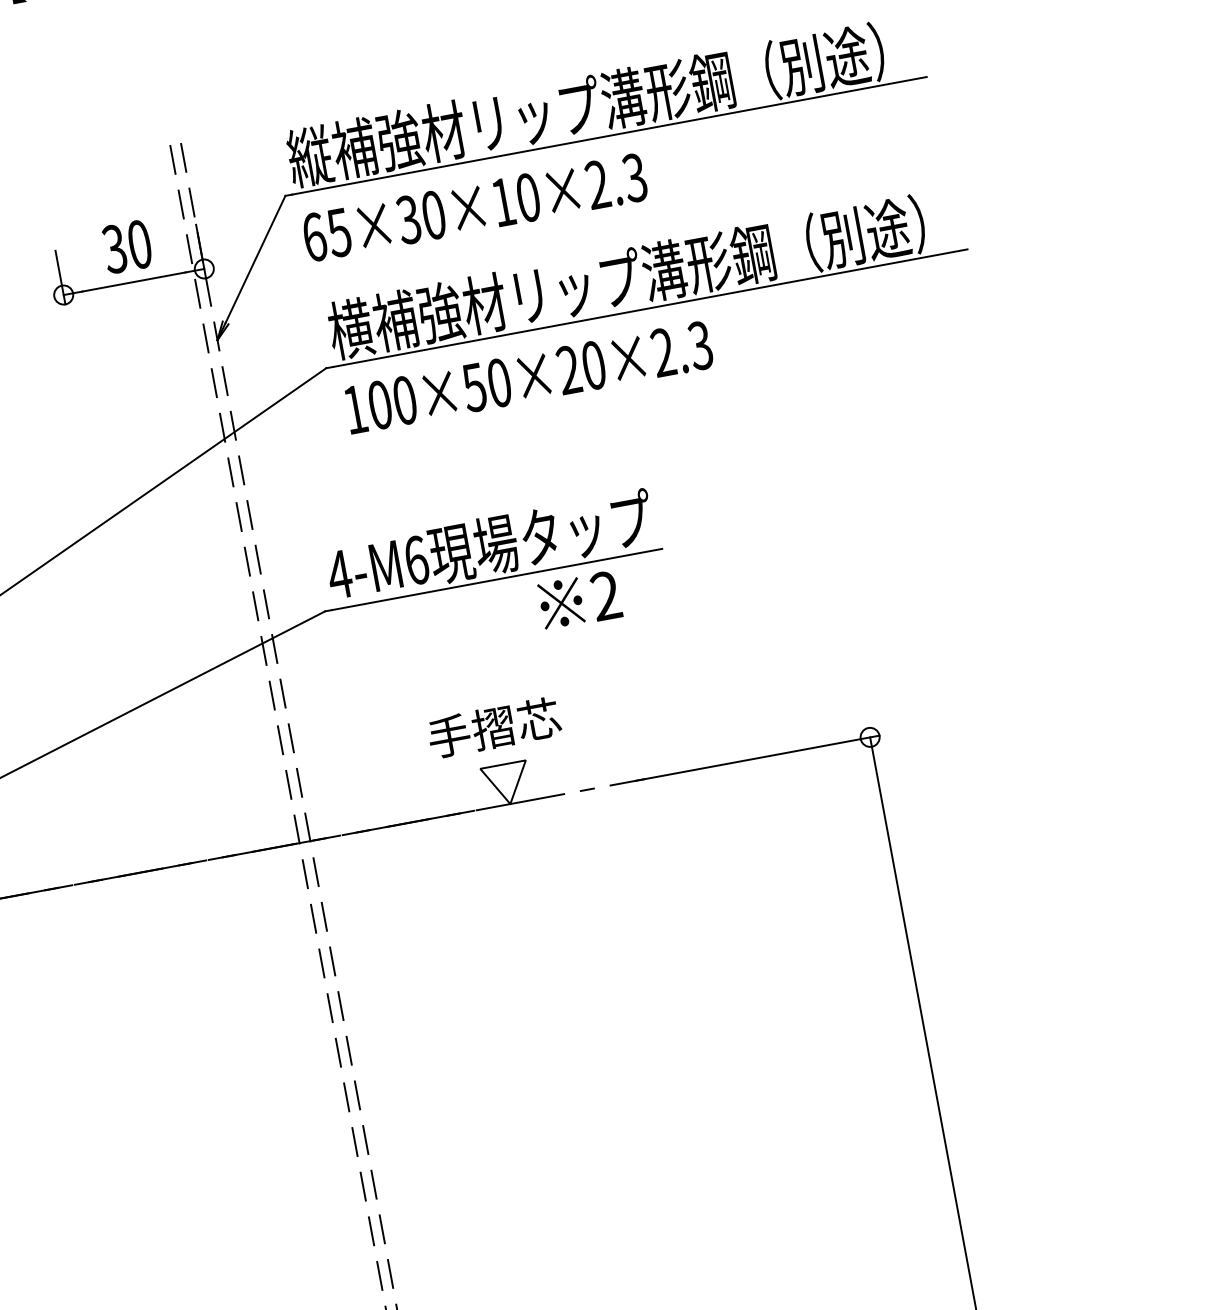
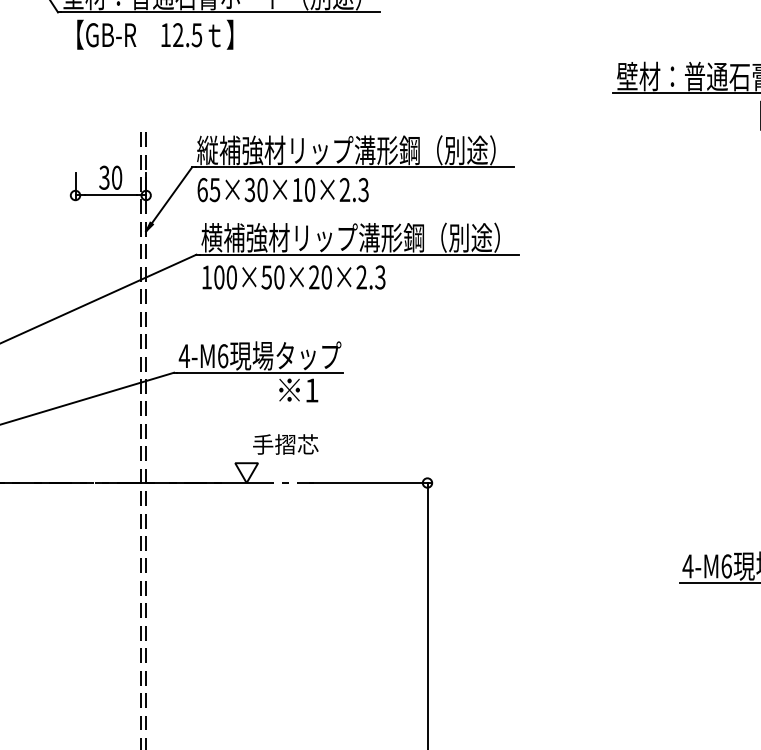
text: (605, 596) -> (311, 390), 2 -> 1
text: (493, 727) -> (285, 444), moved

